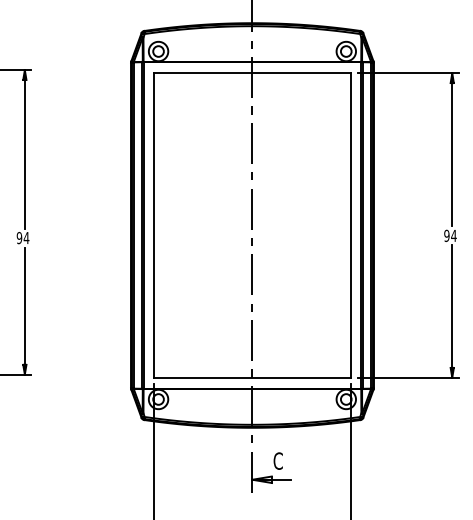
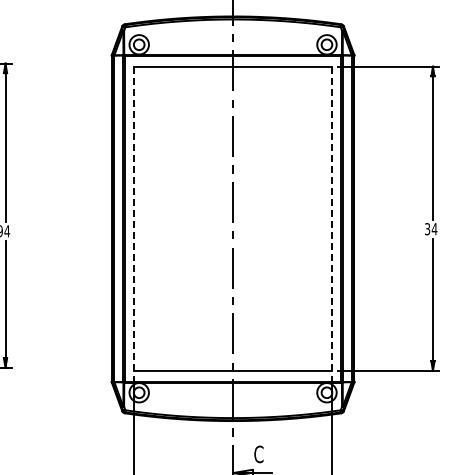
line: (351, 225) -> (332, 218), solid -> dashed
line: (153, 226) -> (134, 219), solid -> dashed
text: (446, 235) -> (427, 228), 94 -> 34

